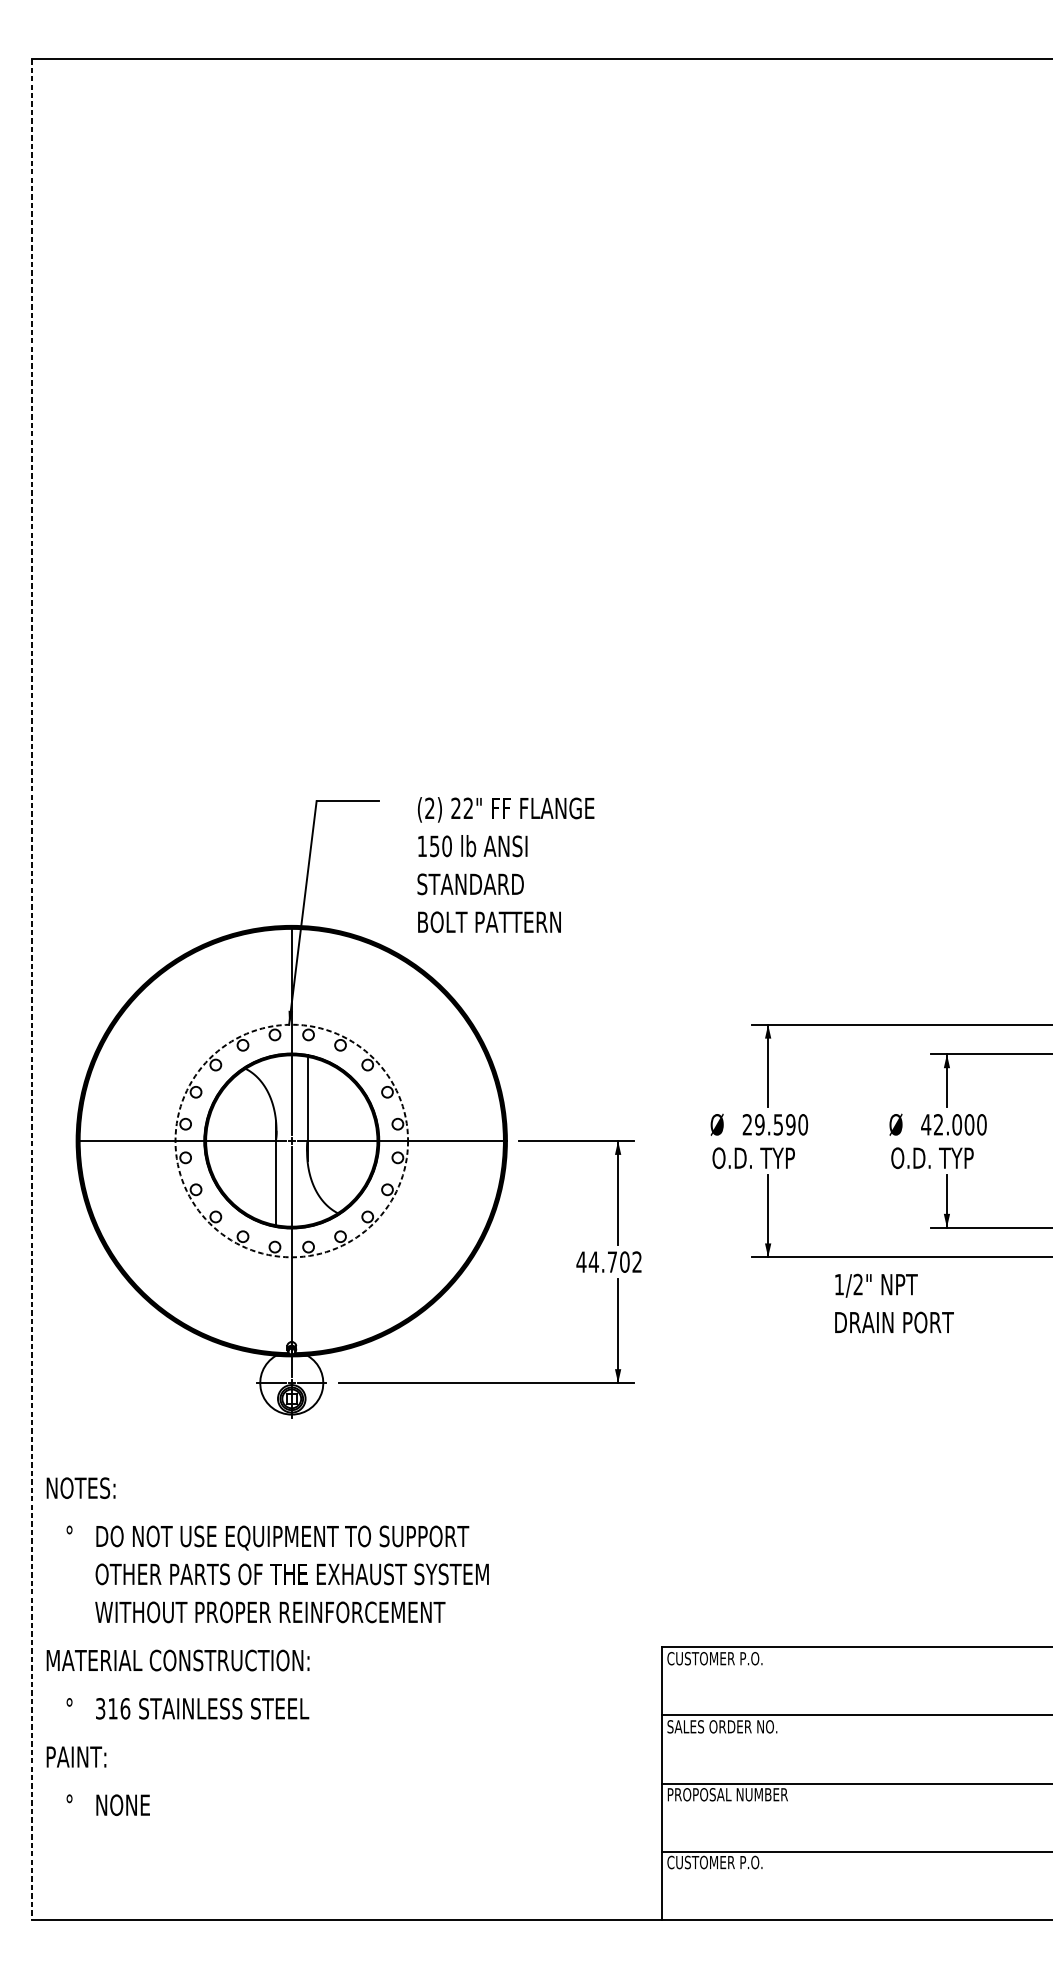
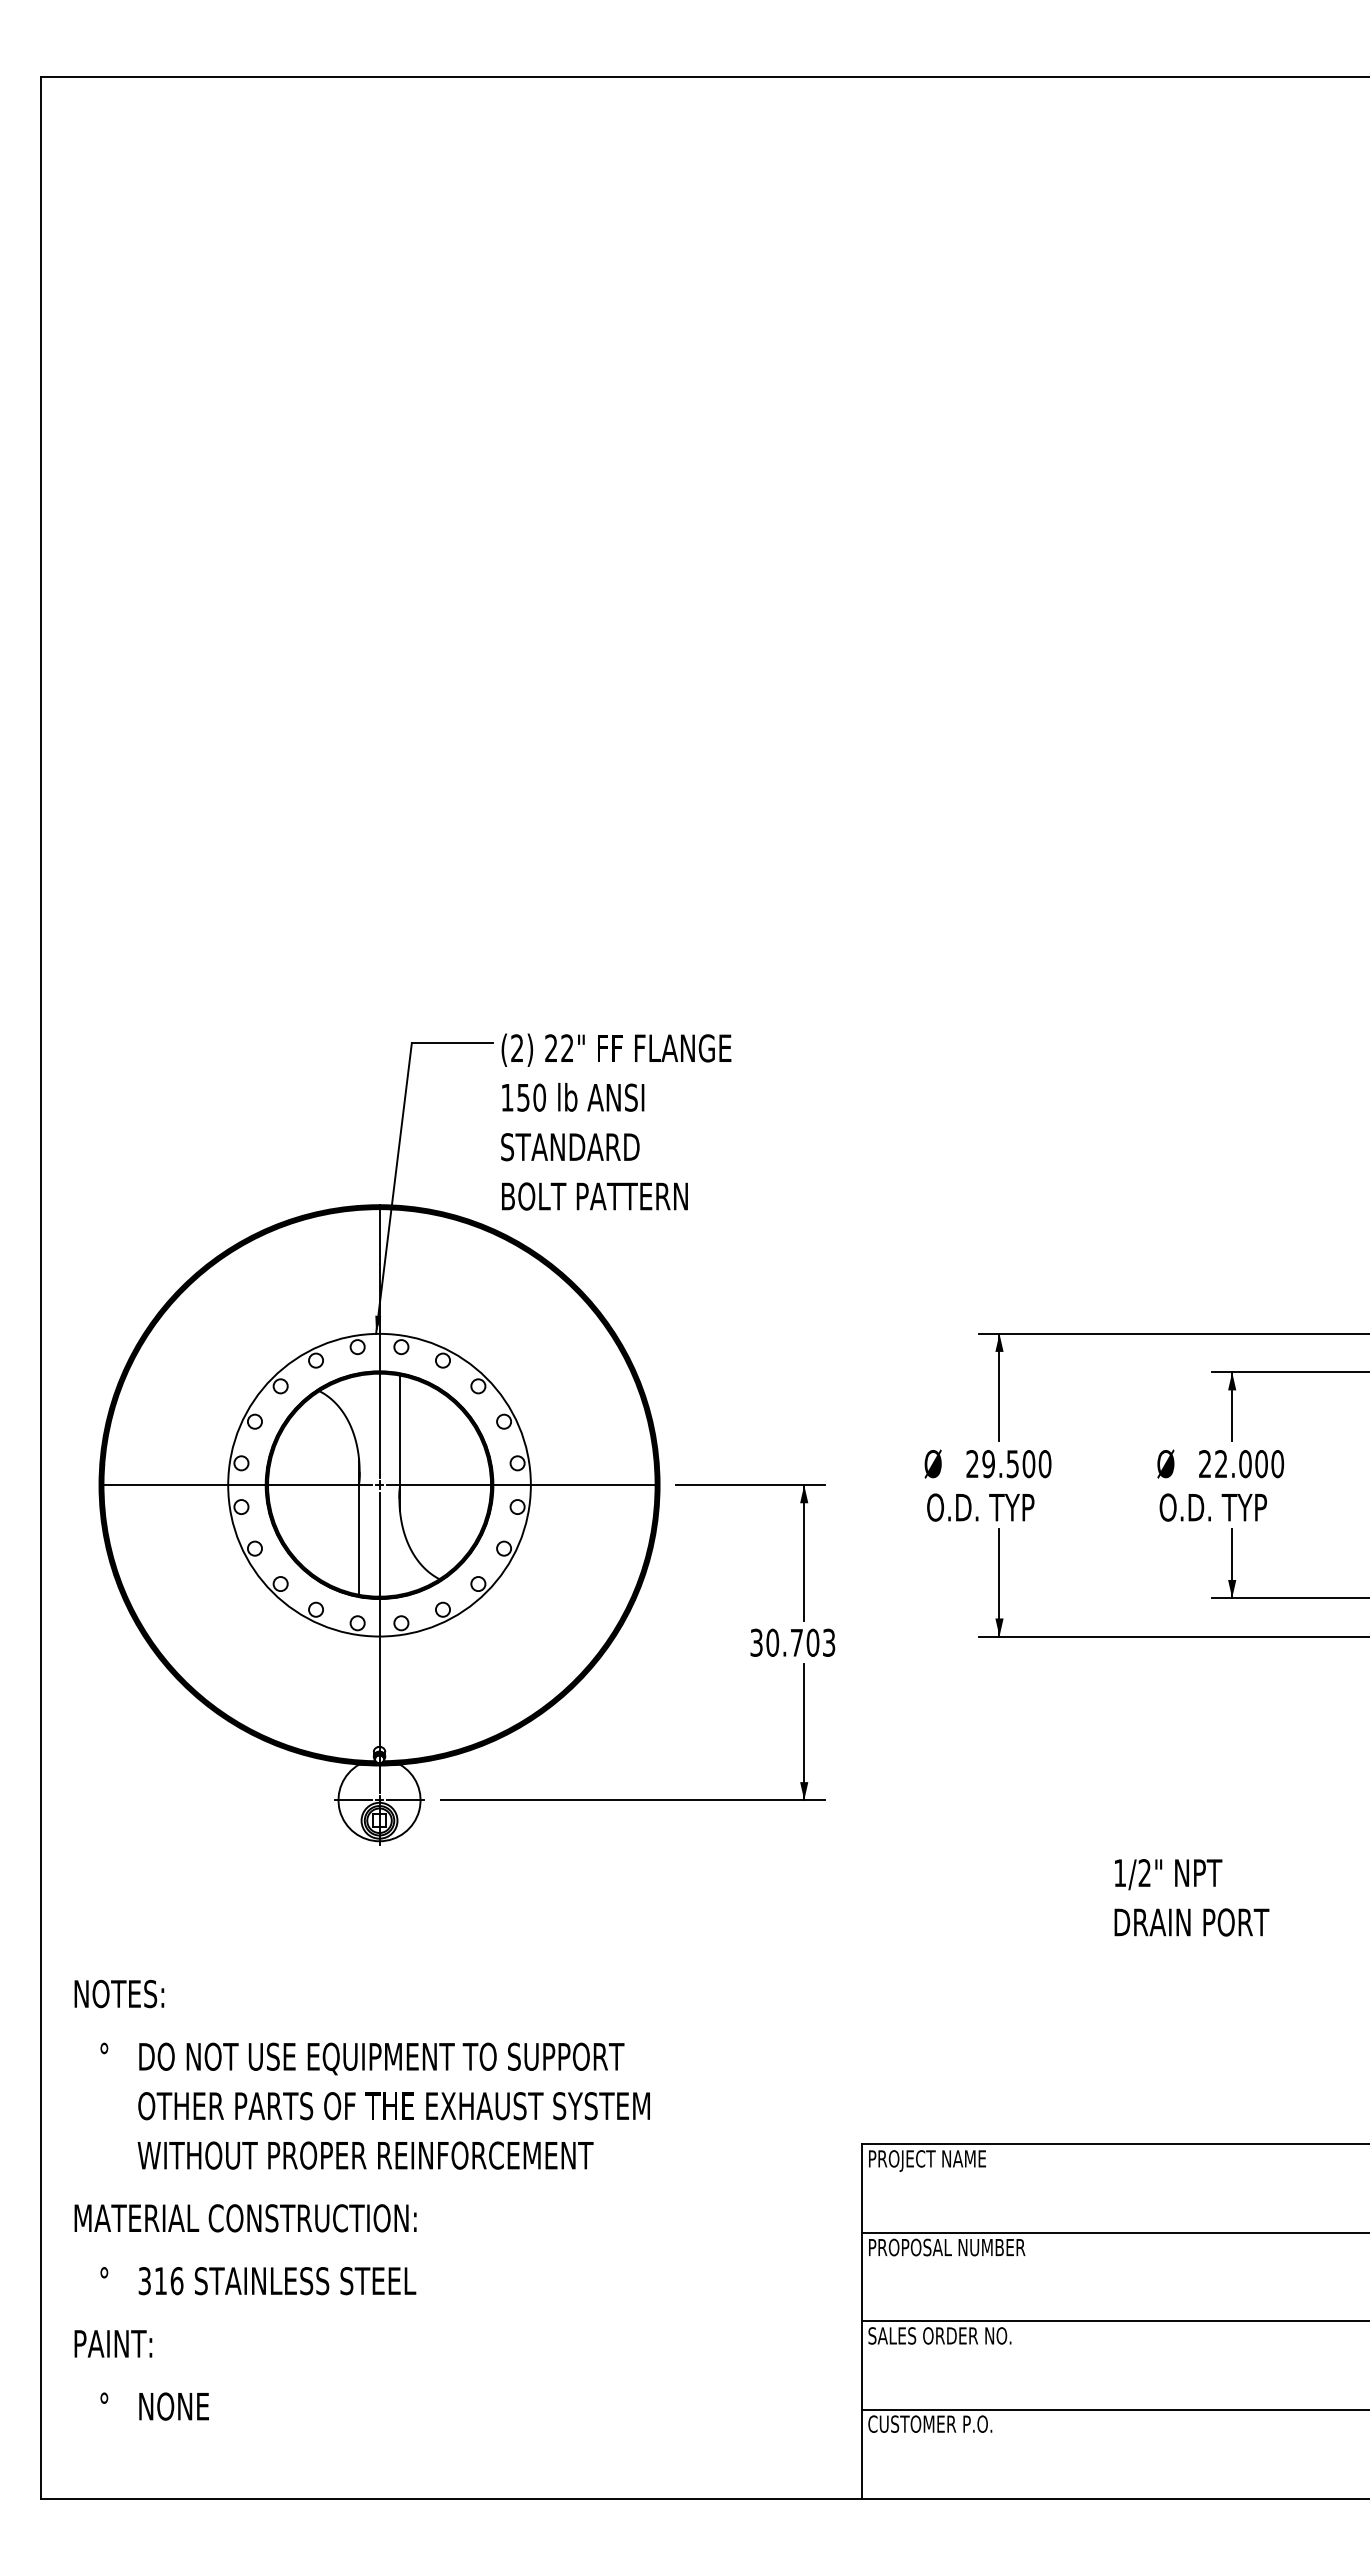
text: (506, 864) -> (616, 1121), moved
line: (32, 989) -> (41, 1288), dashed -> solid
text: (925, 1124) -> (1204, 1463), 42.000 -> 22.000
text: (790, 1125) -> (1028, 1464), 29.590 -> 29.500
circle: (291, 1140) -> (379, 1484), dashed -> solid
text: (609, 1261) -> (792, 1642), 44.702 -> 30.703
text: (894, 1303) -> (1191, 1897), moved
text: (267, 1646) -> (361, 2199), moved
text: (715, 1660) -> (930, 2161), CUSTOMER P.O. -> PROJECT NAME
text: (727, 1726) -> (946, 2247), SALES ORDER NO. -> PROPOSAL NUMBER
text: (727, 1794) -> (946, 2335), PROPOSAL NUMBER -> SALES ORDER NO.

